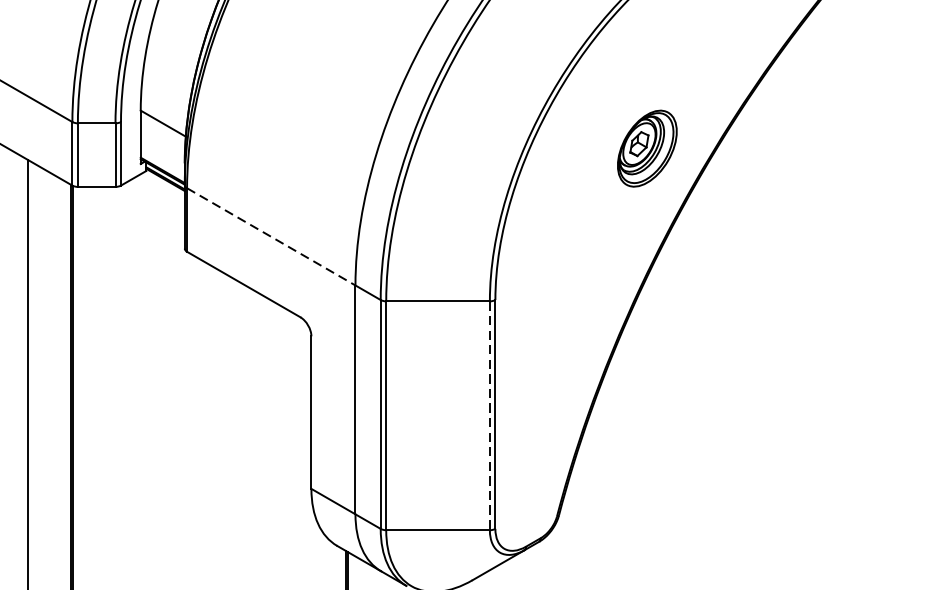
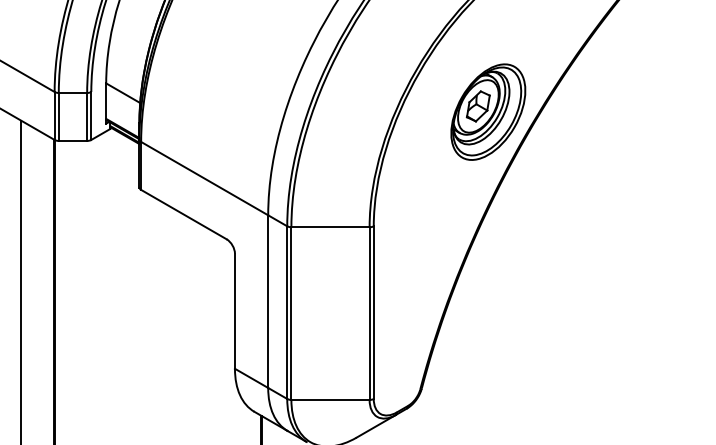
part: (647, 147) -> (488, 111), size x1.67
line: (272, 236) -> (205, 178), dashed -> solid
line: (489, 416) -> (369, 314), dashed -> solid

